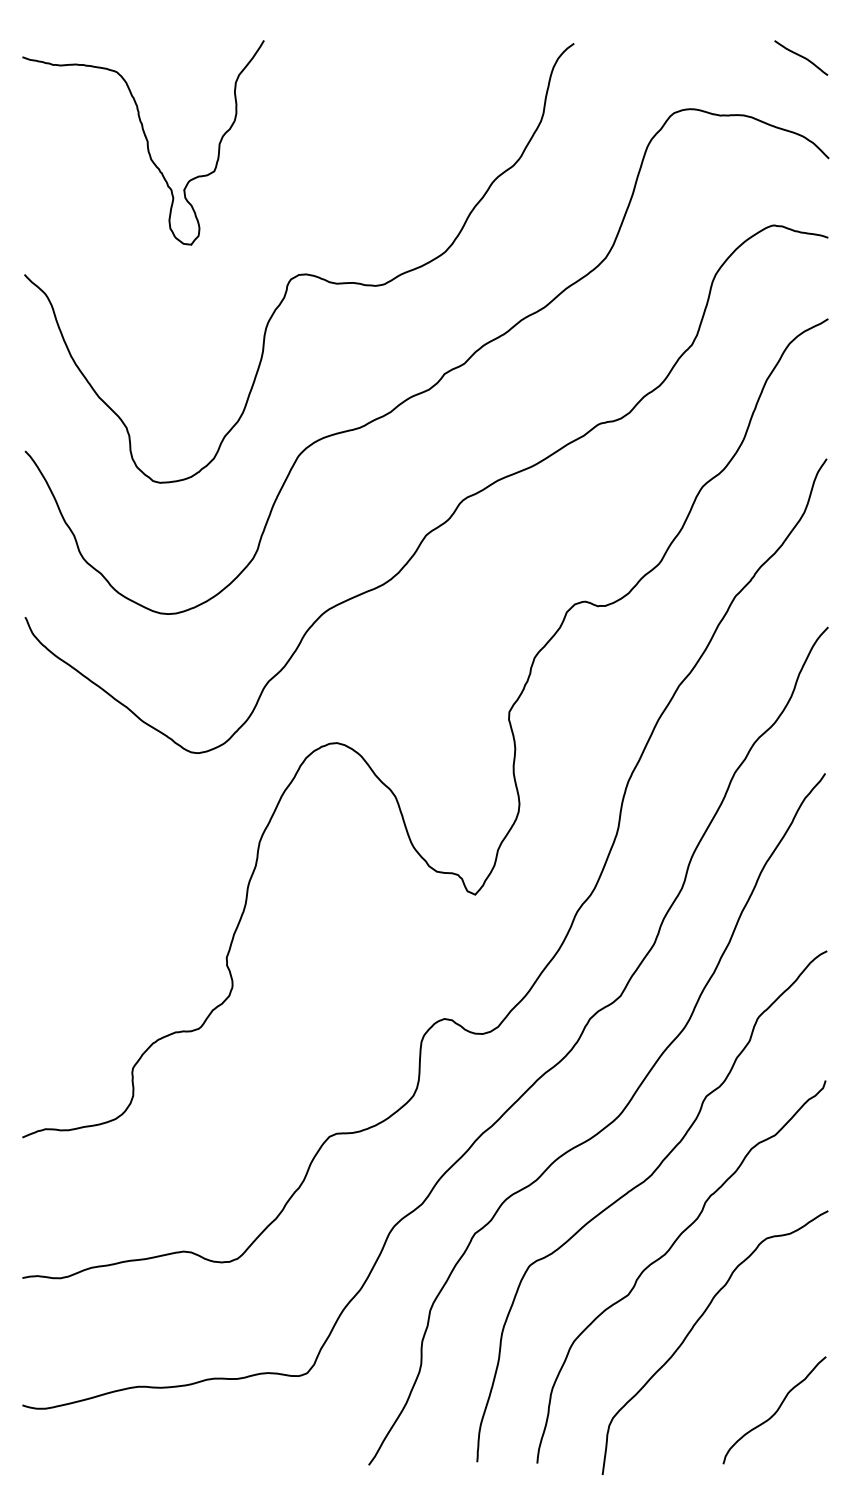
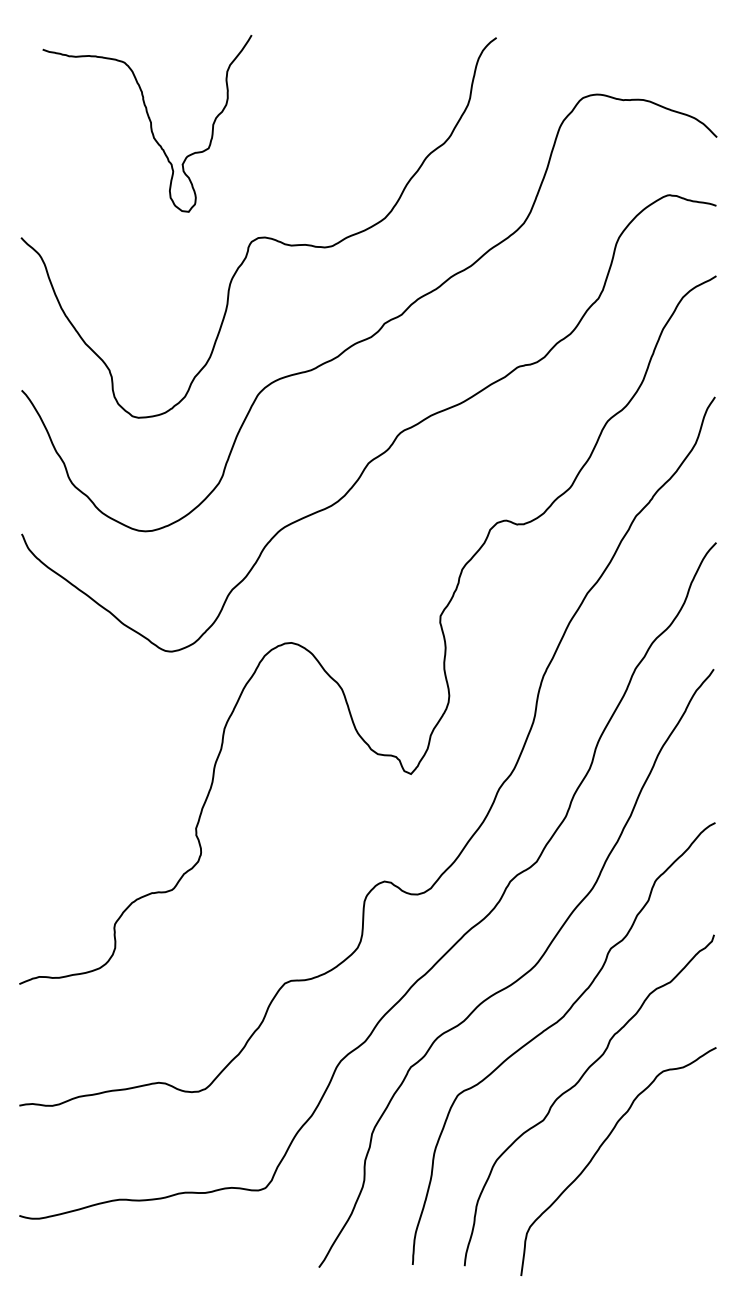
curve: (801, 57) -> (693, 49), removed
curve: (146, 142) -> (150, 123), moved
curve: (775, 1411) -> (670, 1221), removed

